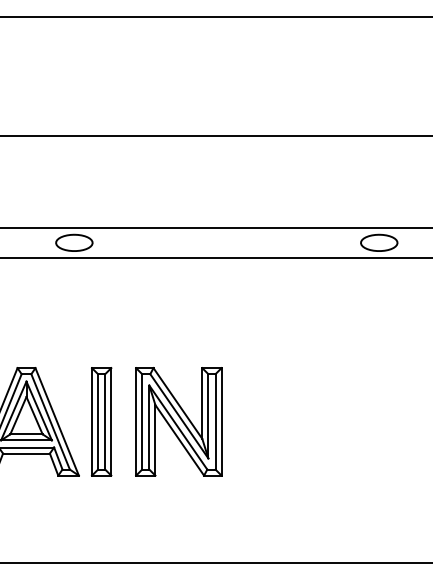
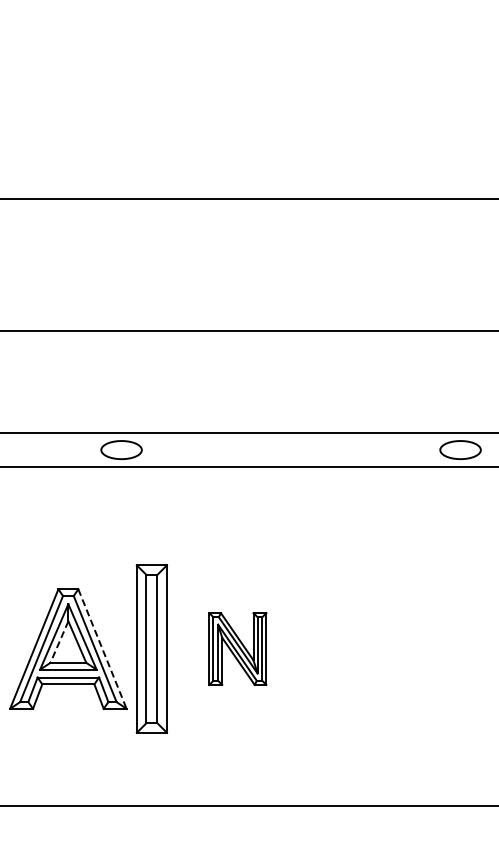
line: (18, 415) -> (59, 642), solid -> dashed
part: (101, 421) -> (151, 648), size x1.4
part: (178, 421) -> (237, 648), size x0.6
line: (57, 422) -> (102, 649), solid -> dashed

